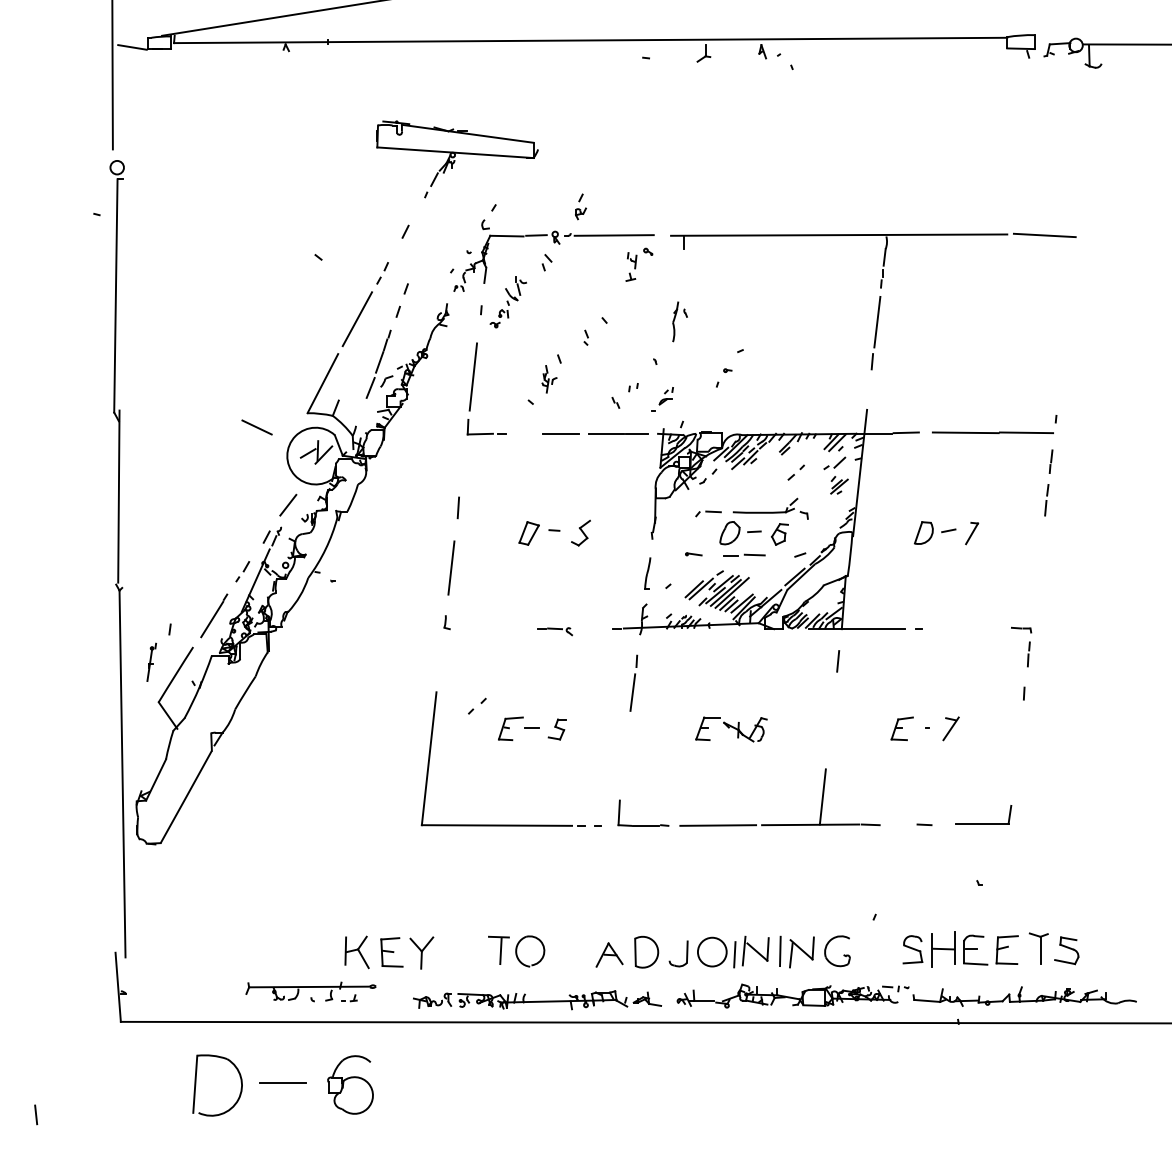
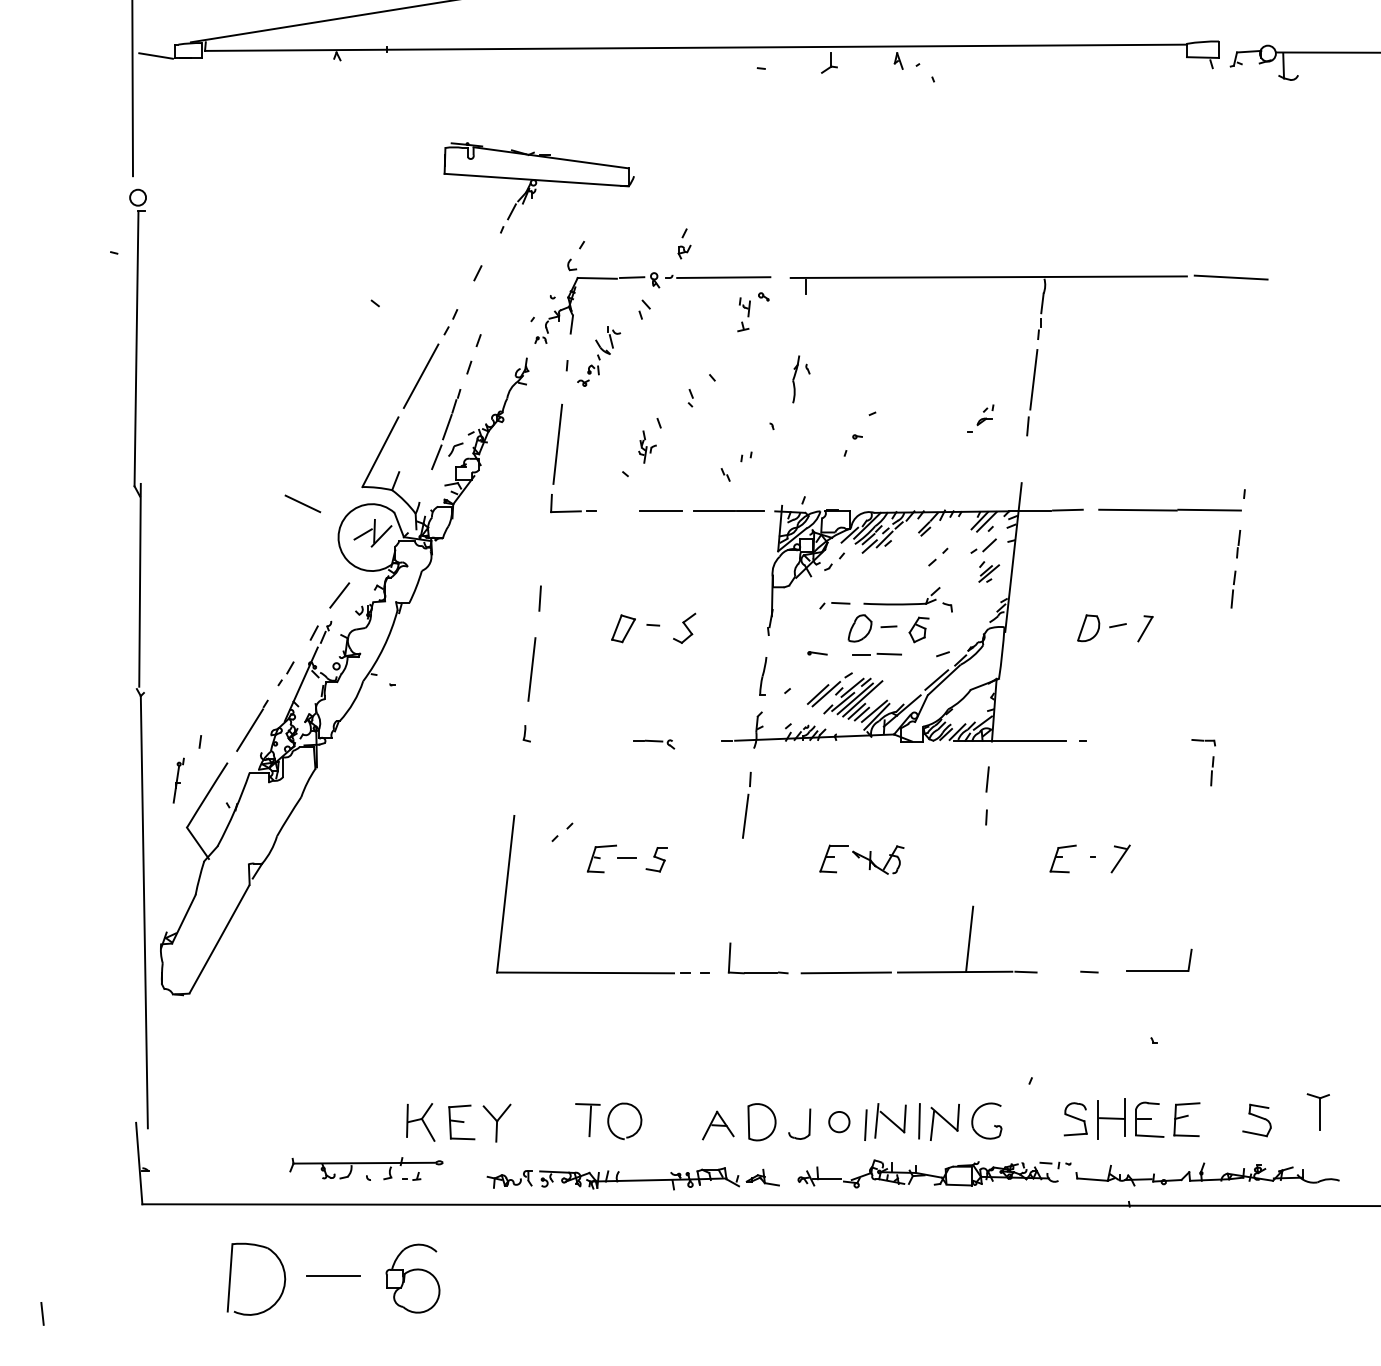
part: (662, 399) -> (980, 419), moved
line: (1024, 693) -> (986, 817), moved
part: (1038, 948) -> (1317, 1111), moved
circle: (711, 951) -> (838, 1121), size x0.6

